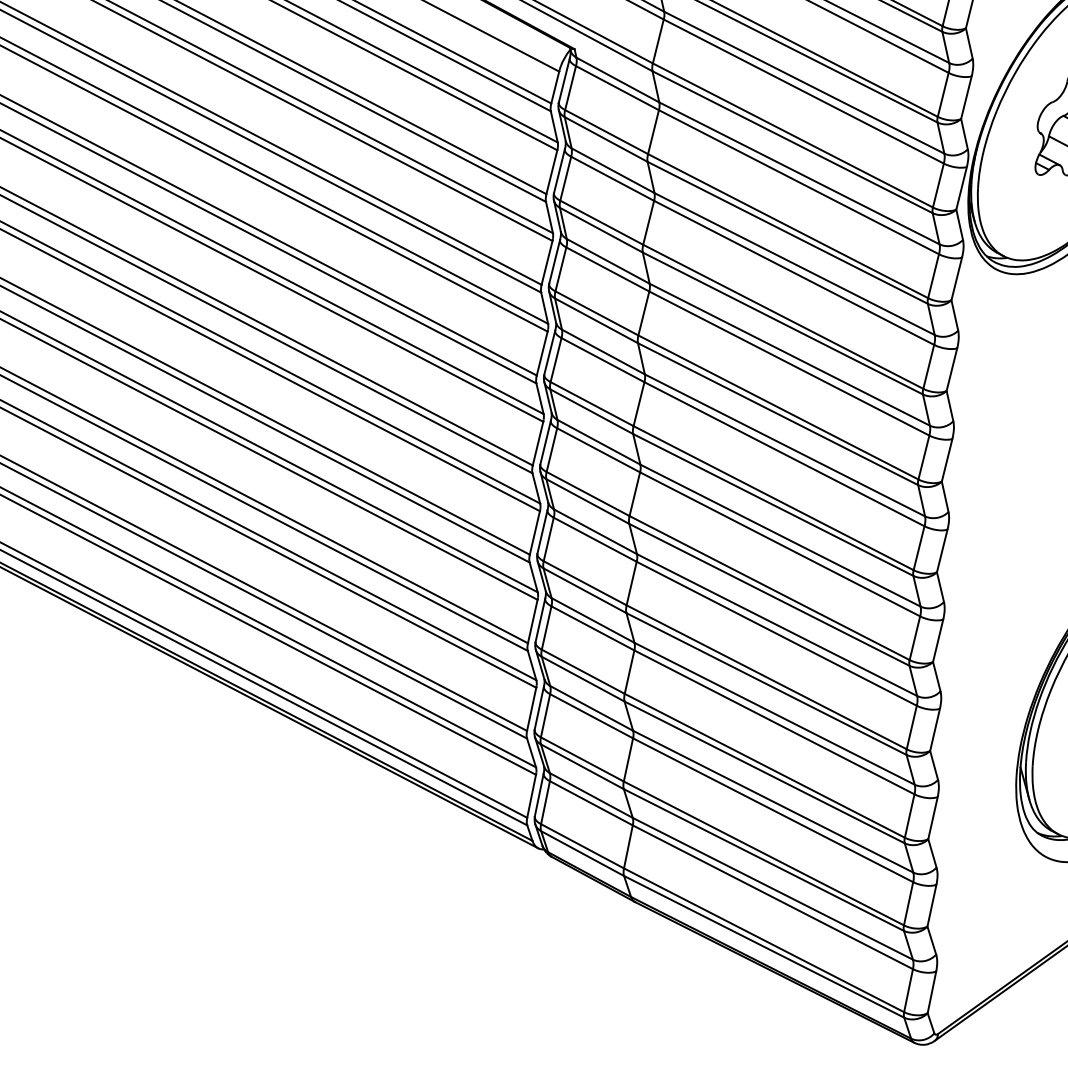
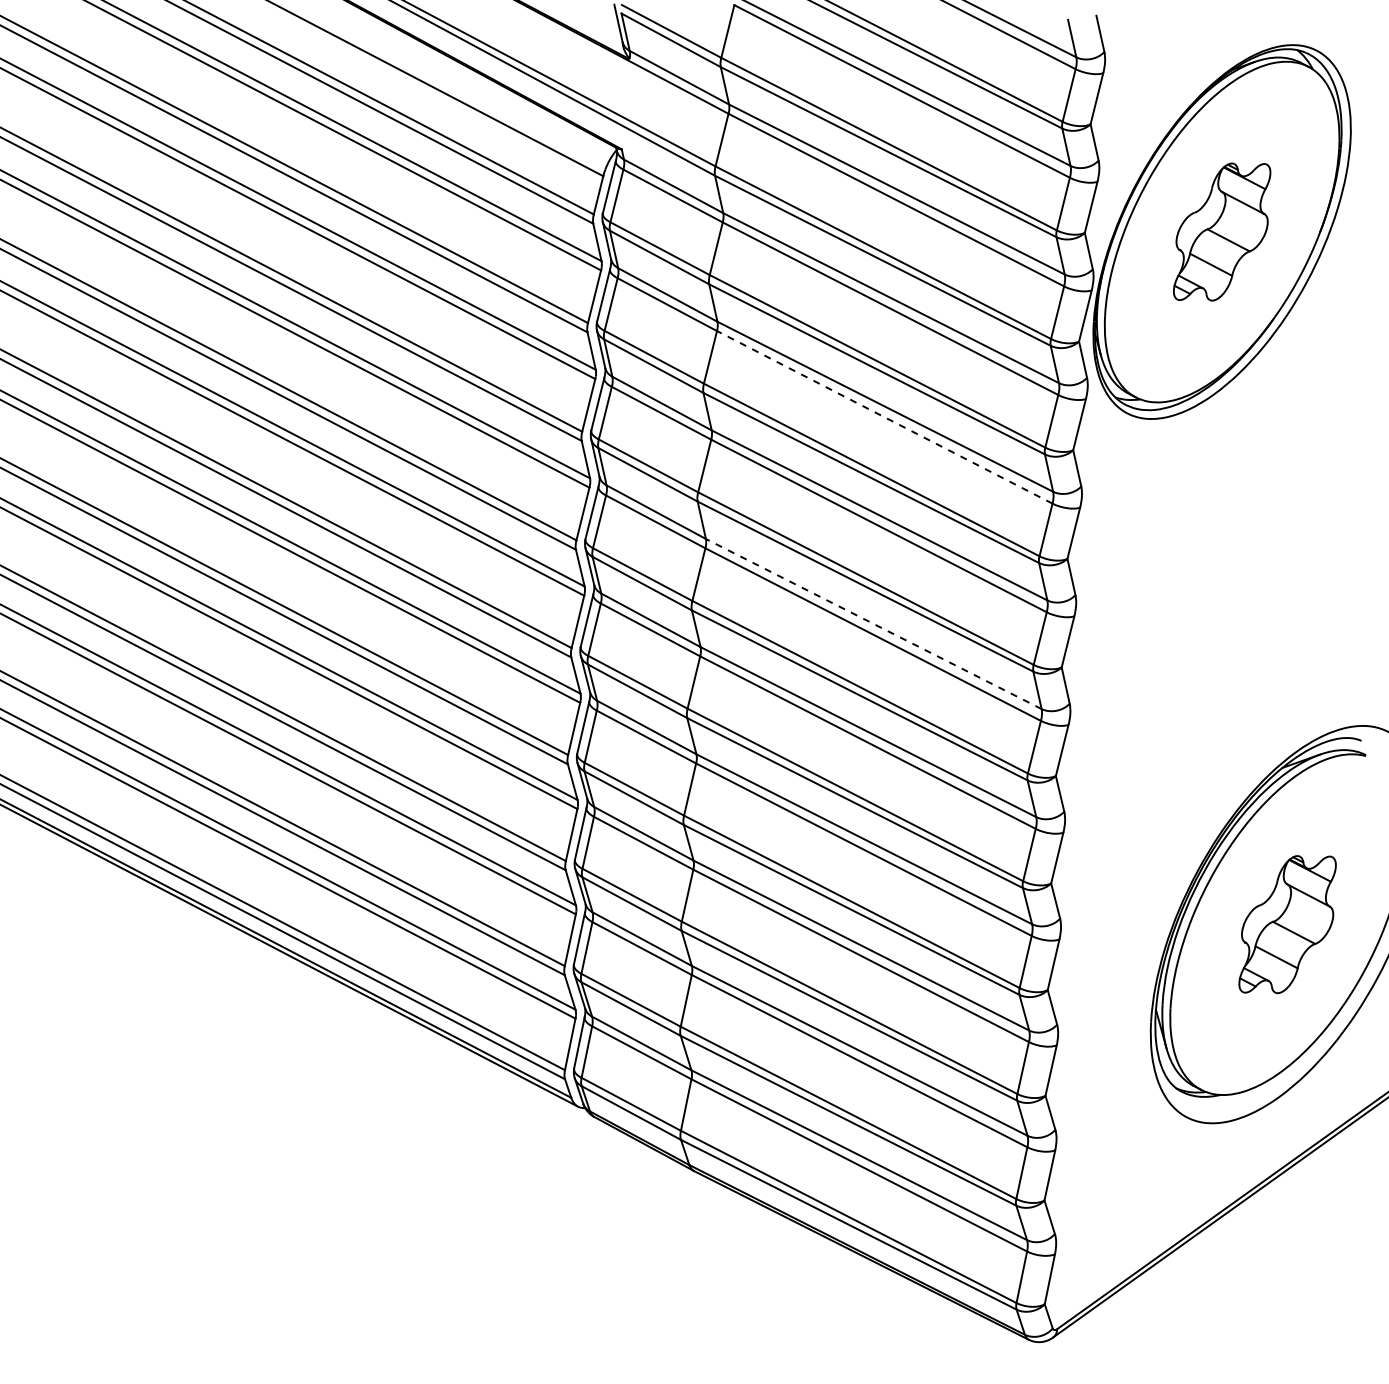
line: (793, 273) -> (884, 417), solid -> dashed
line: (784, 444) -> (873, 623), solid -> dashed

